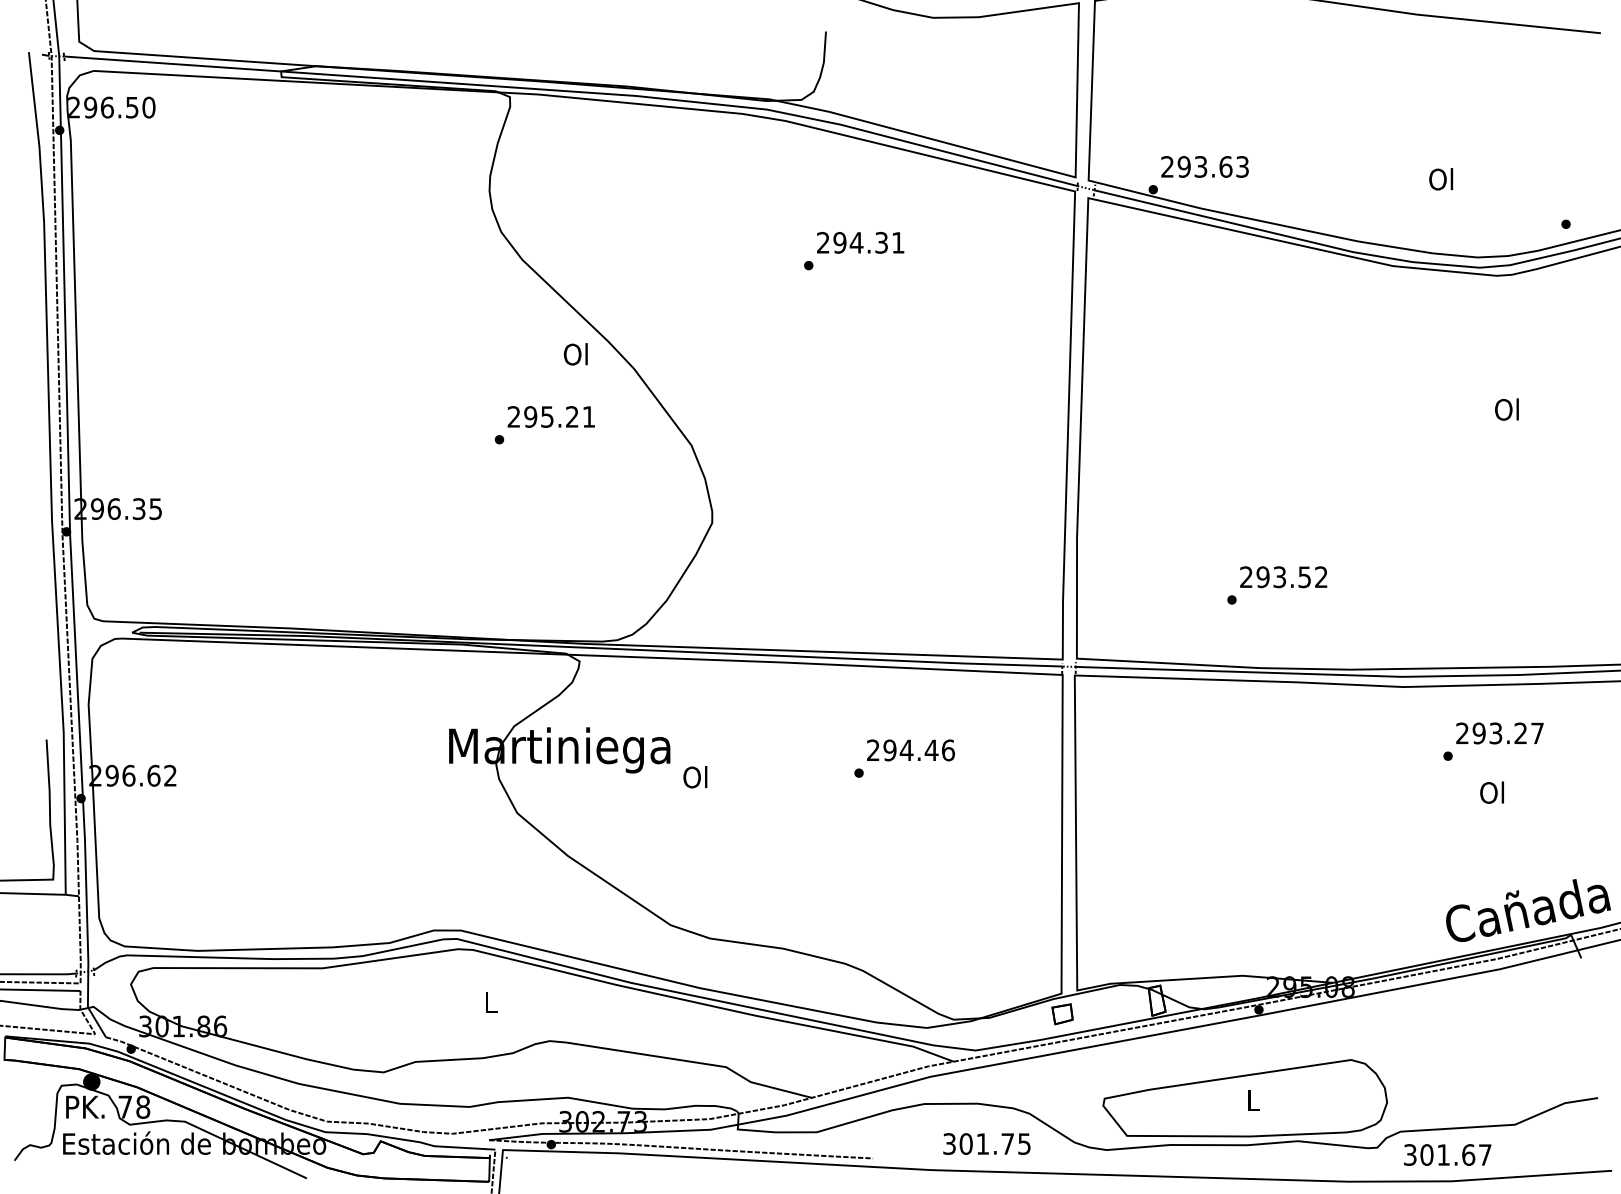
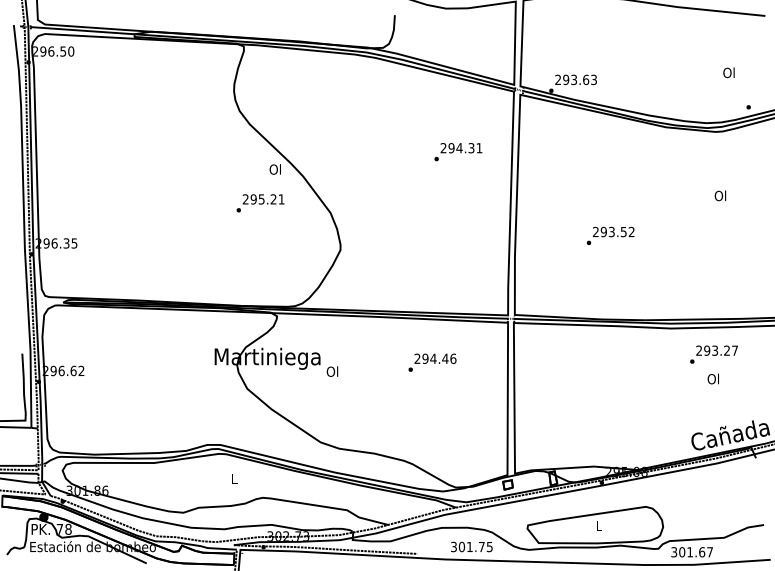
text: (1440, 178) -> (728, 72), moved
text: (854, 251) -> (458, 152), moved
text: (1276, 584) -> (610, 235), moved

